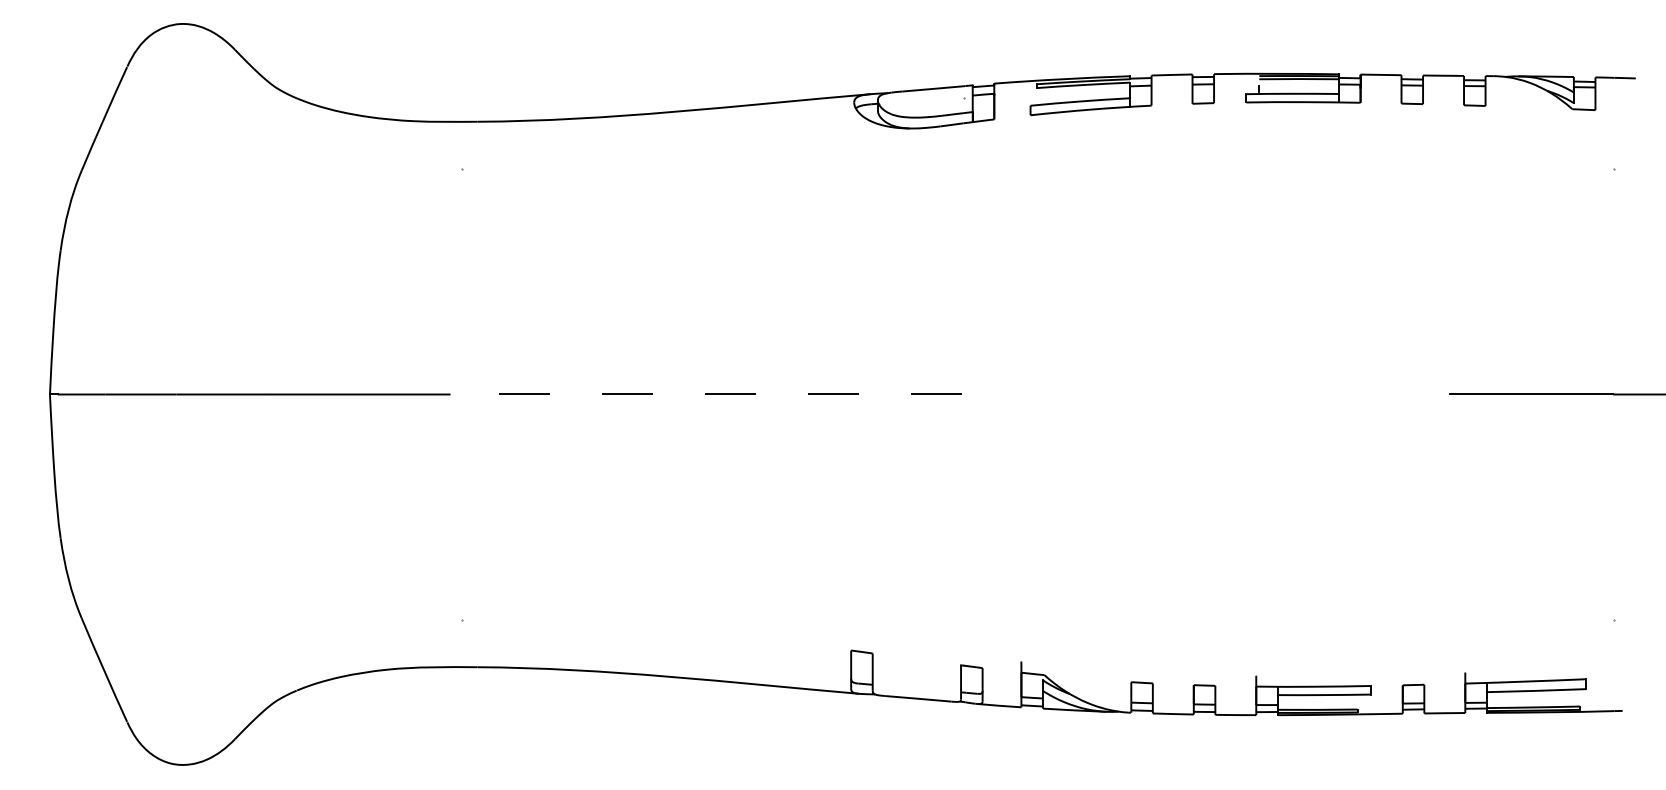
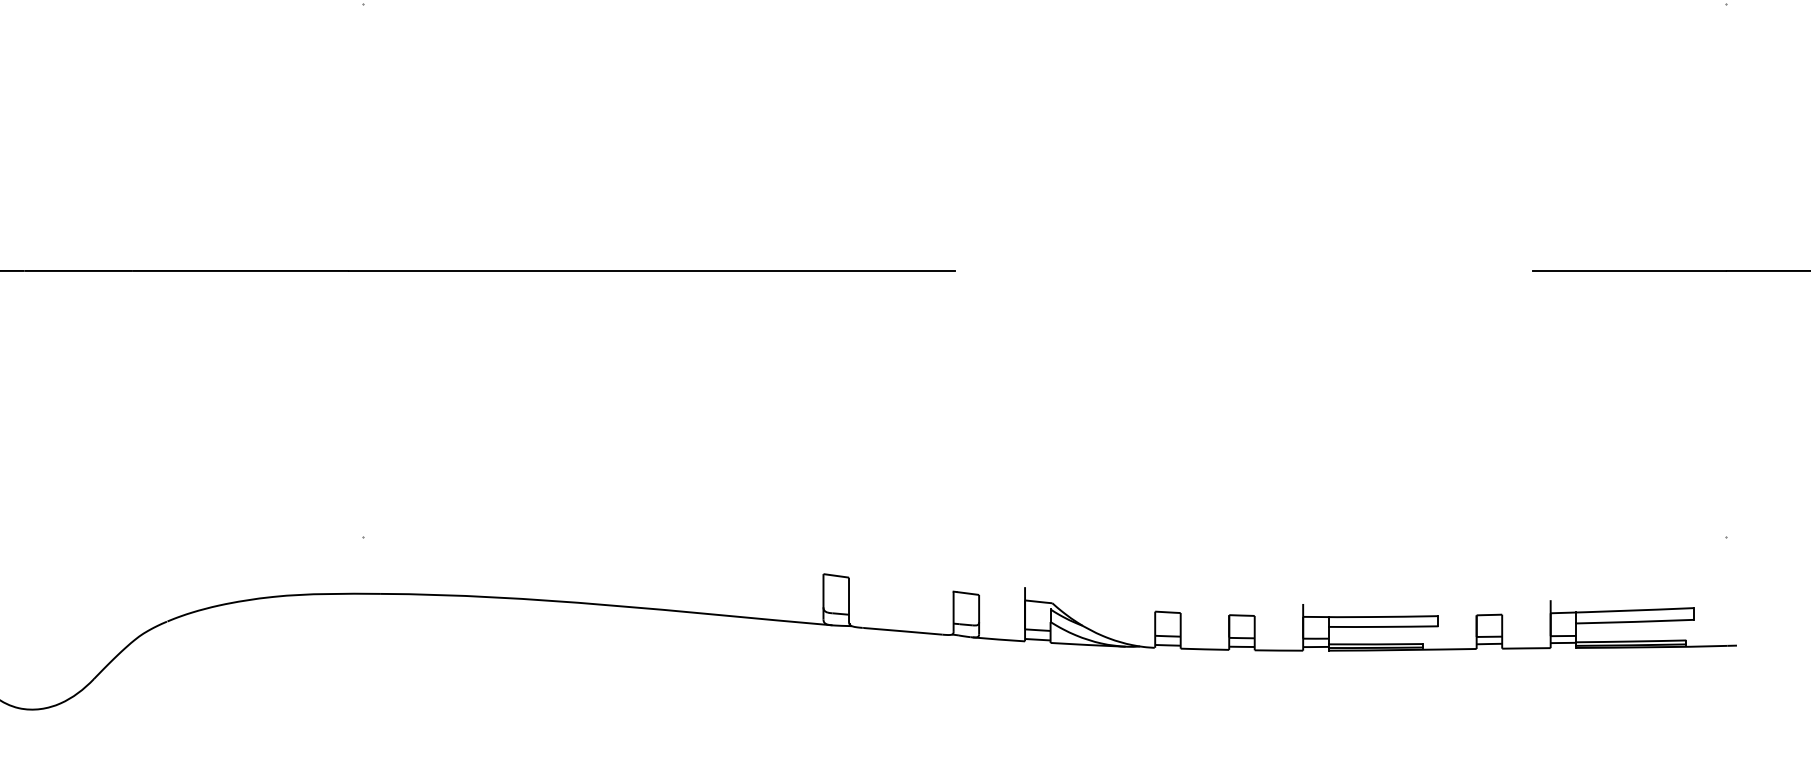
line: (706, 394) -> (652, 270), dashed -> solid

